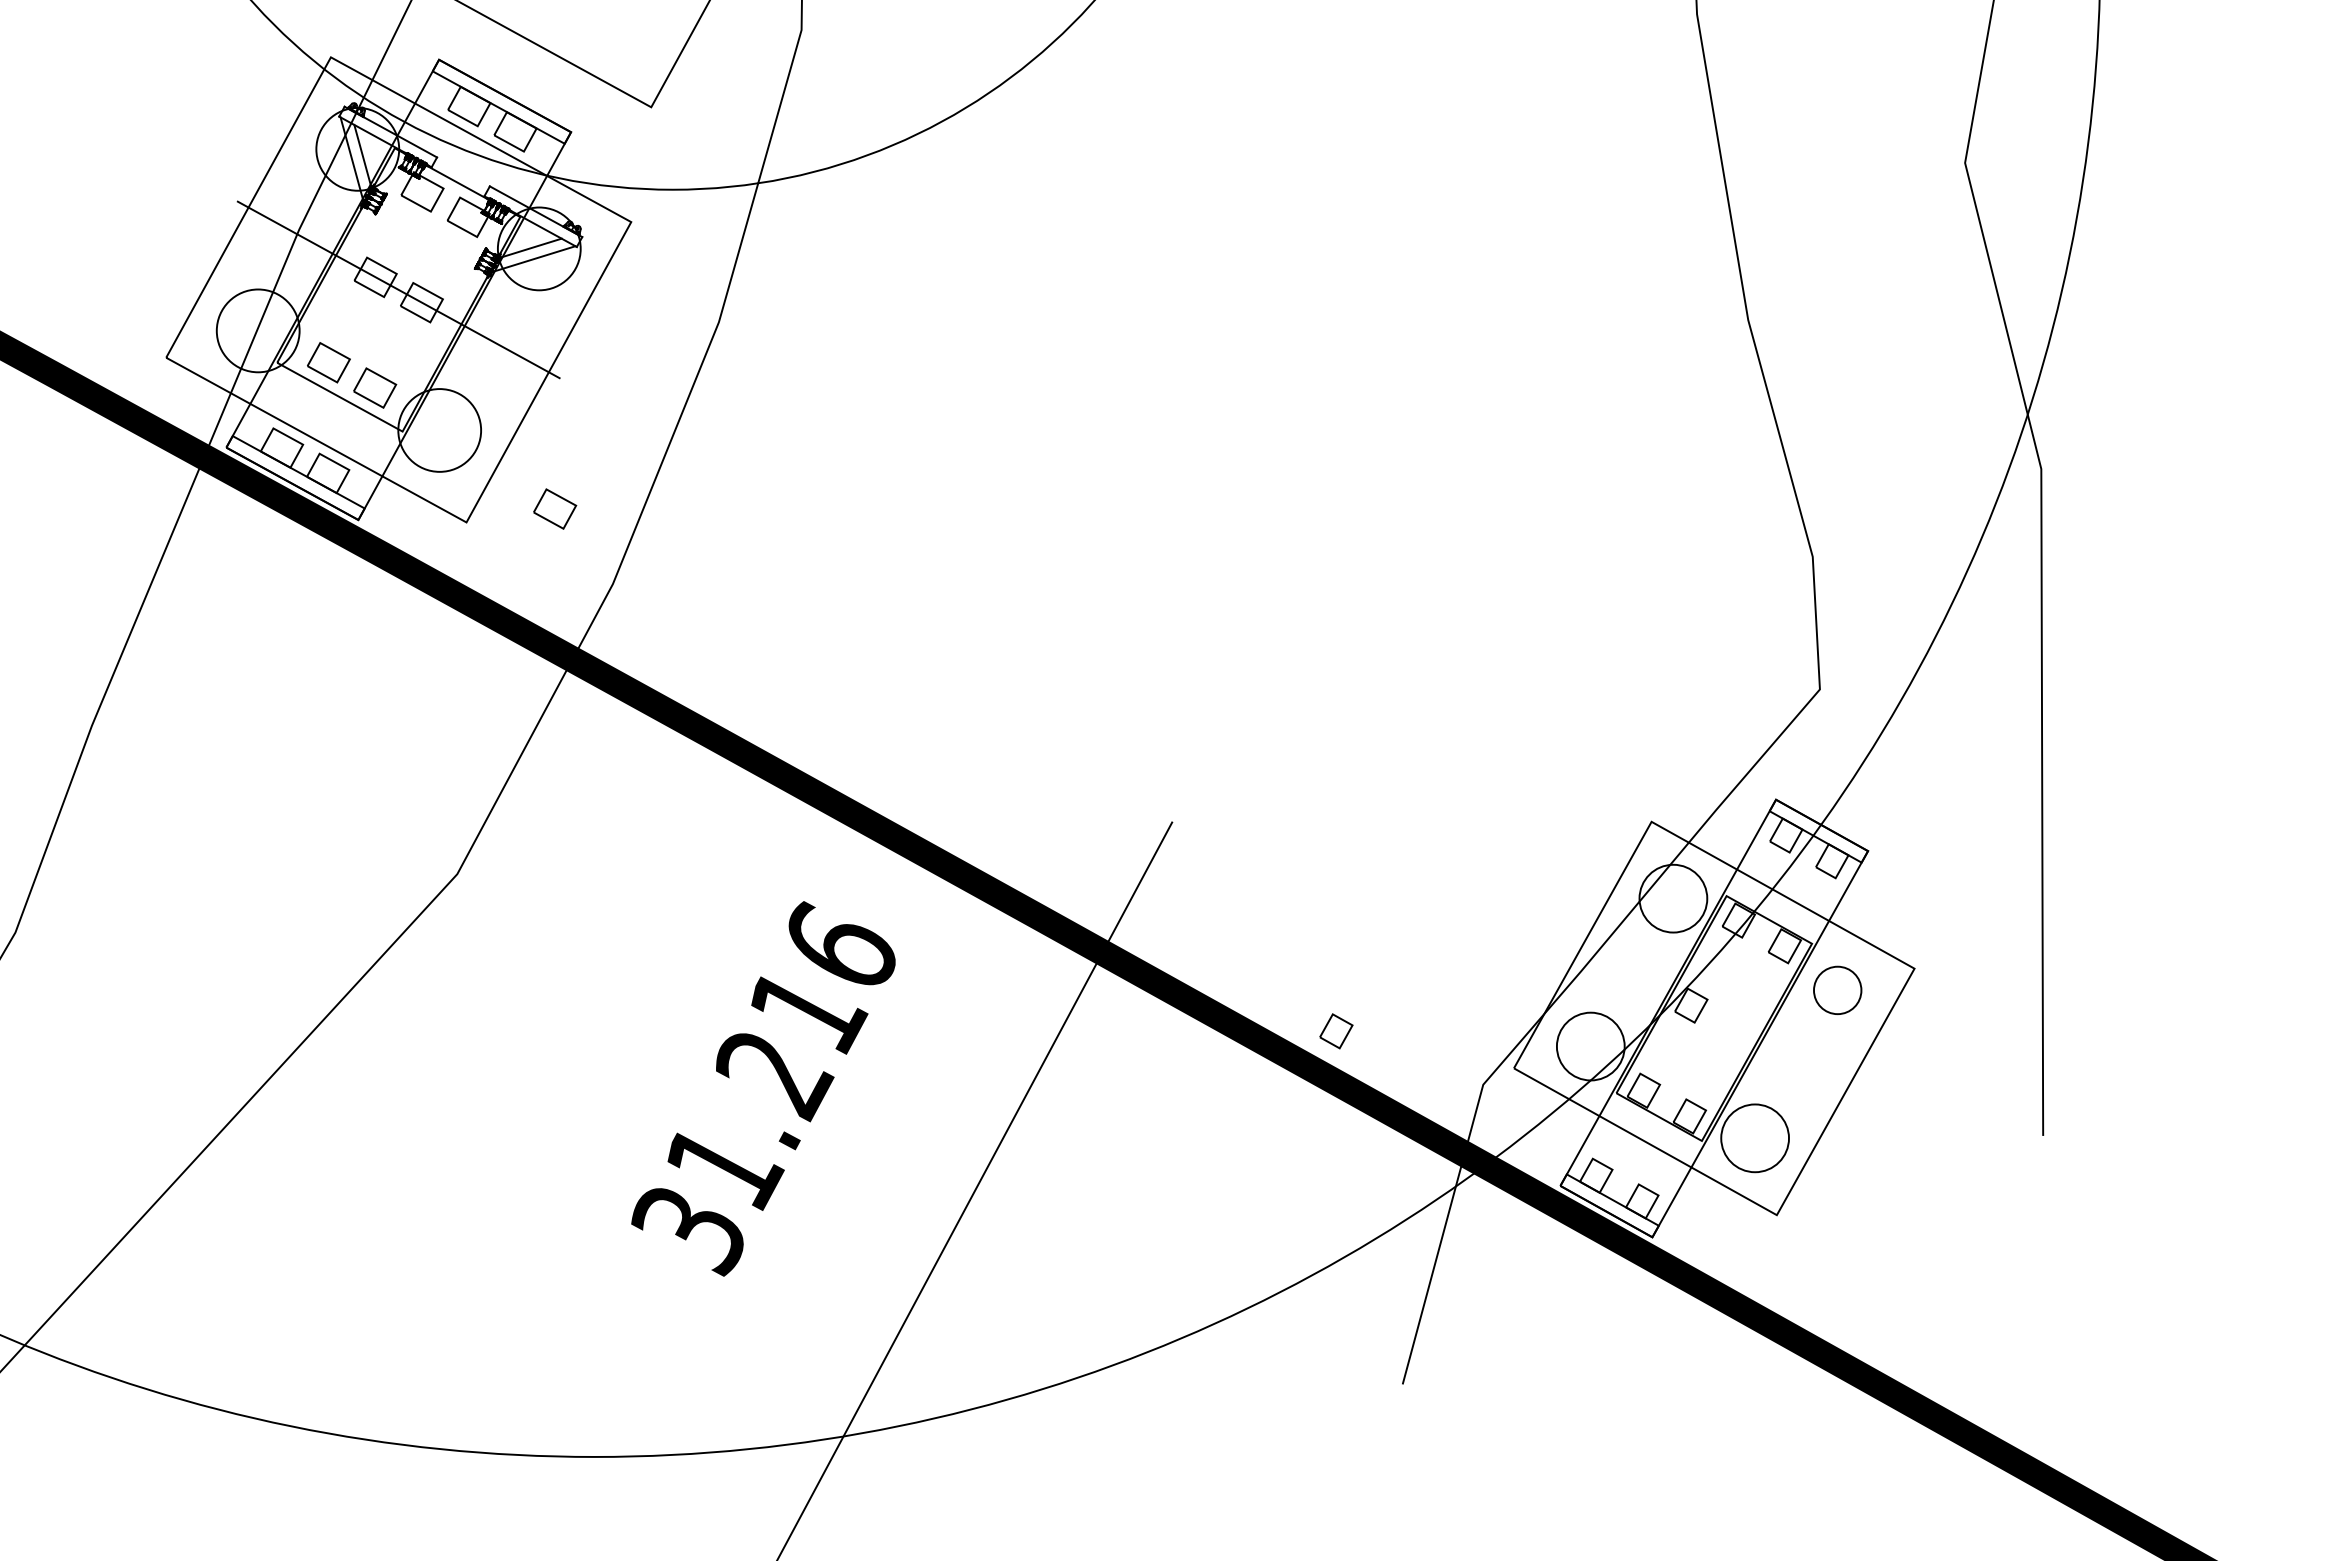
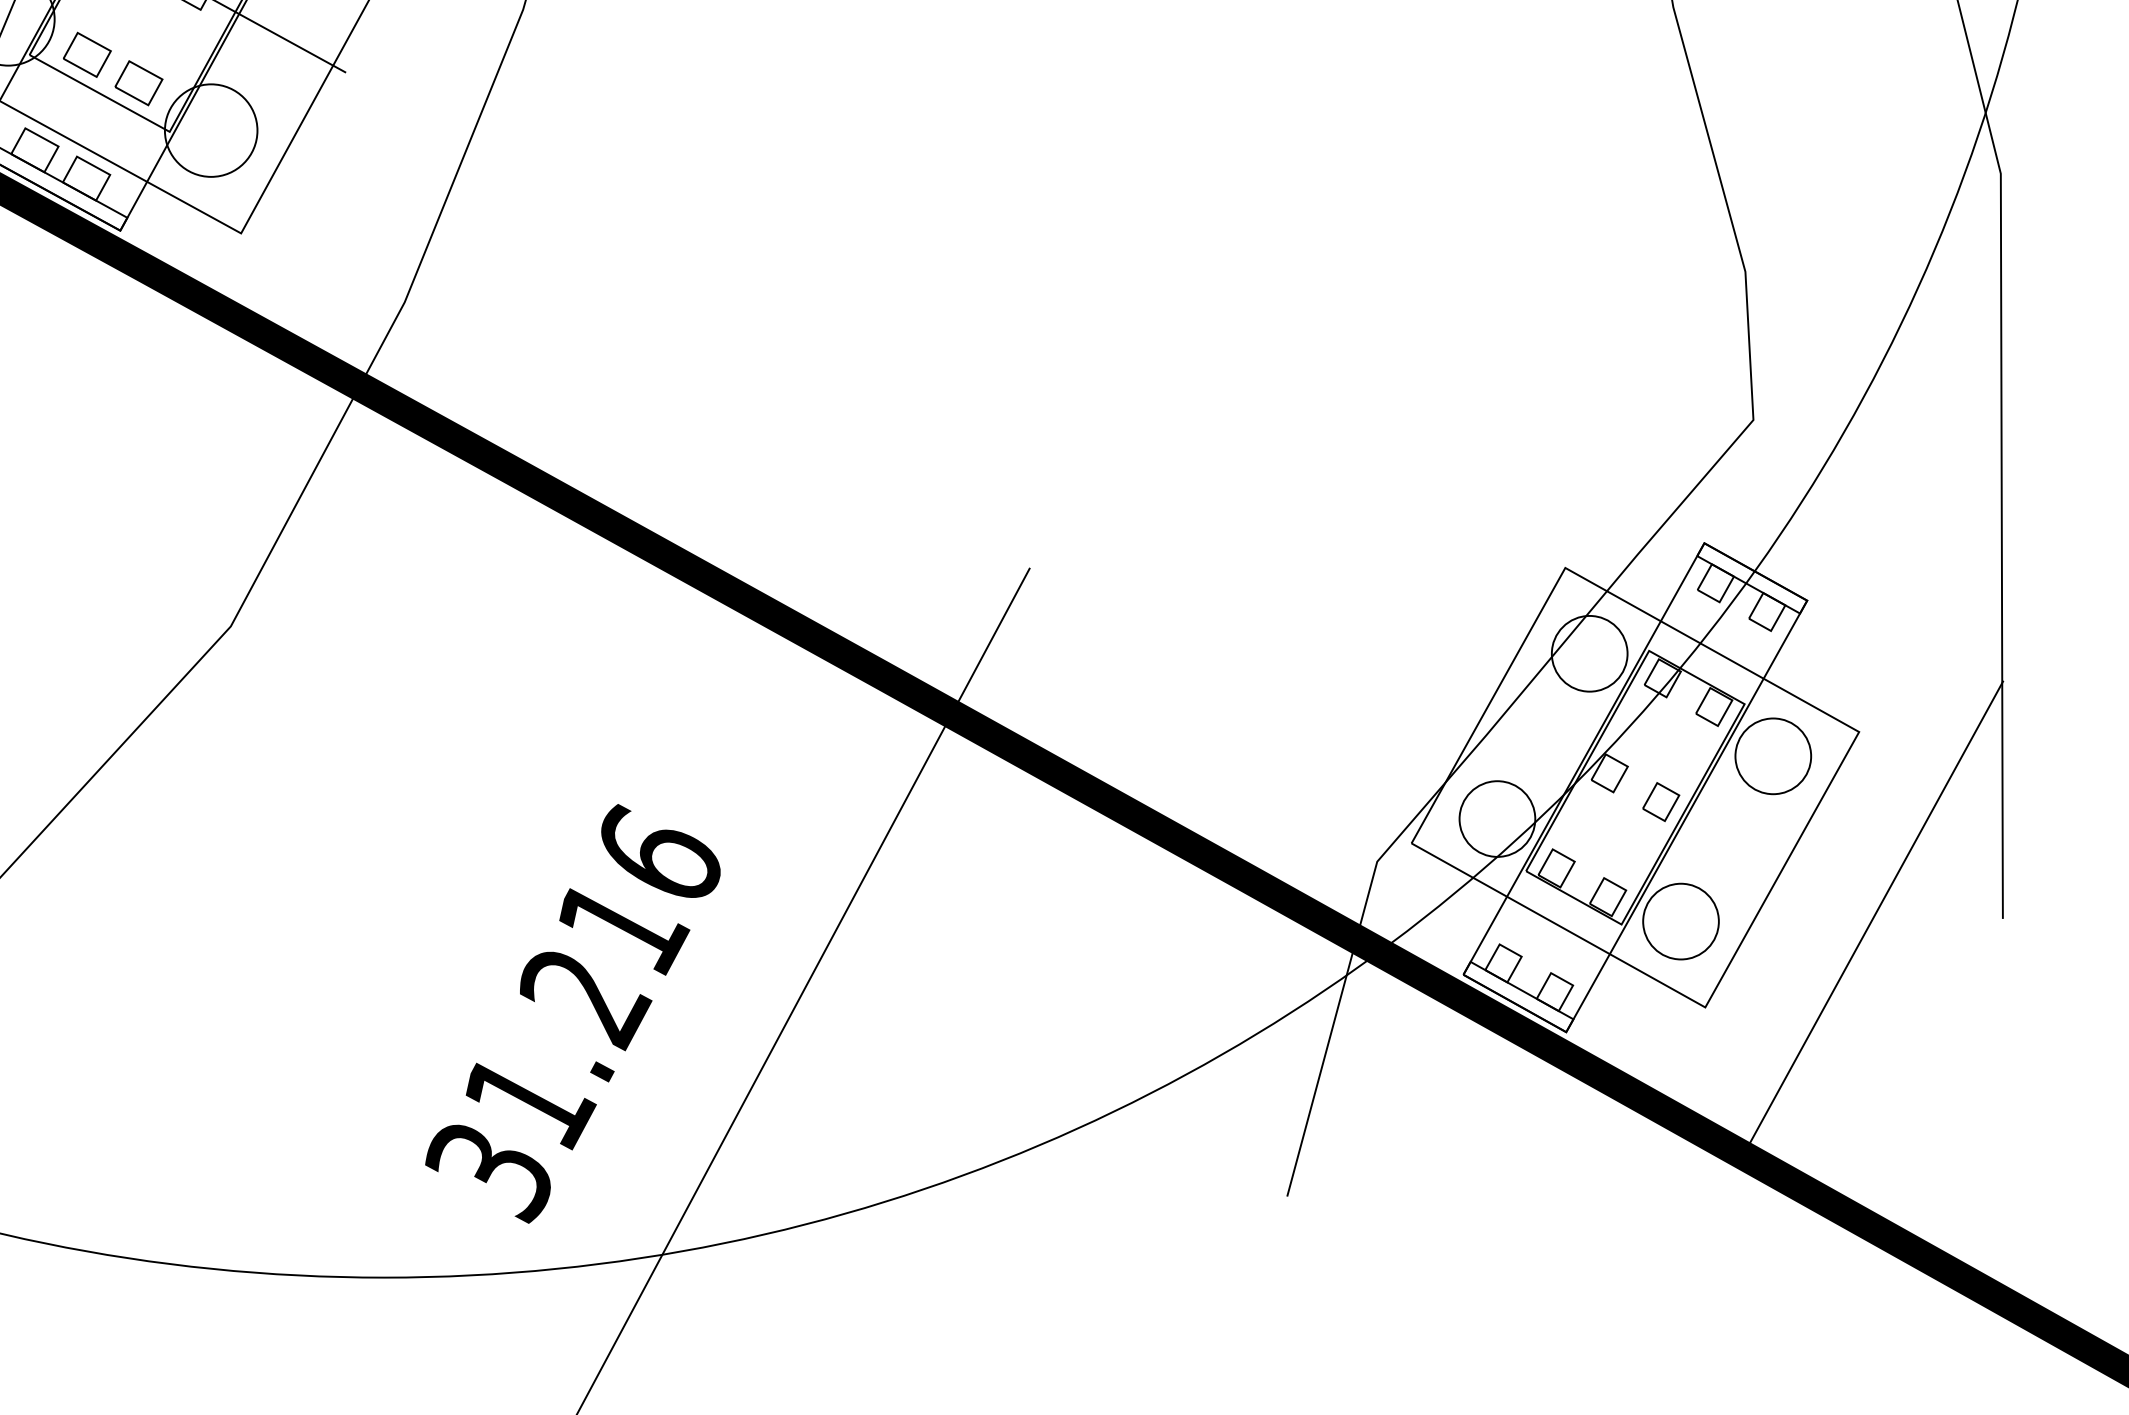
part: (555, 508) -> (340, 217), removed
circle: (1837, 990) -> (1773, 756), size x1.43
part: (1336, 1031) -> (1661, 802), moved
text: (763, 1088) -> (572, 1013), moved
line: (1930, 1129) -> (1876, 911), added

